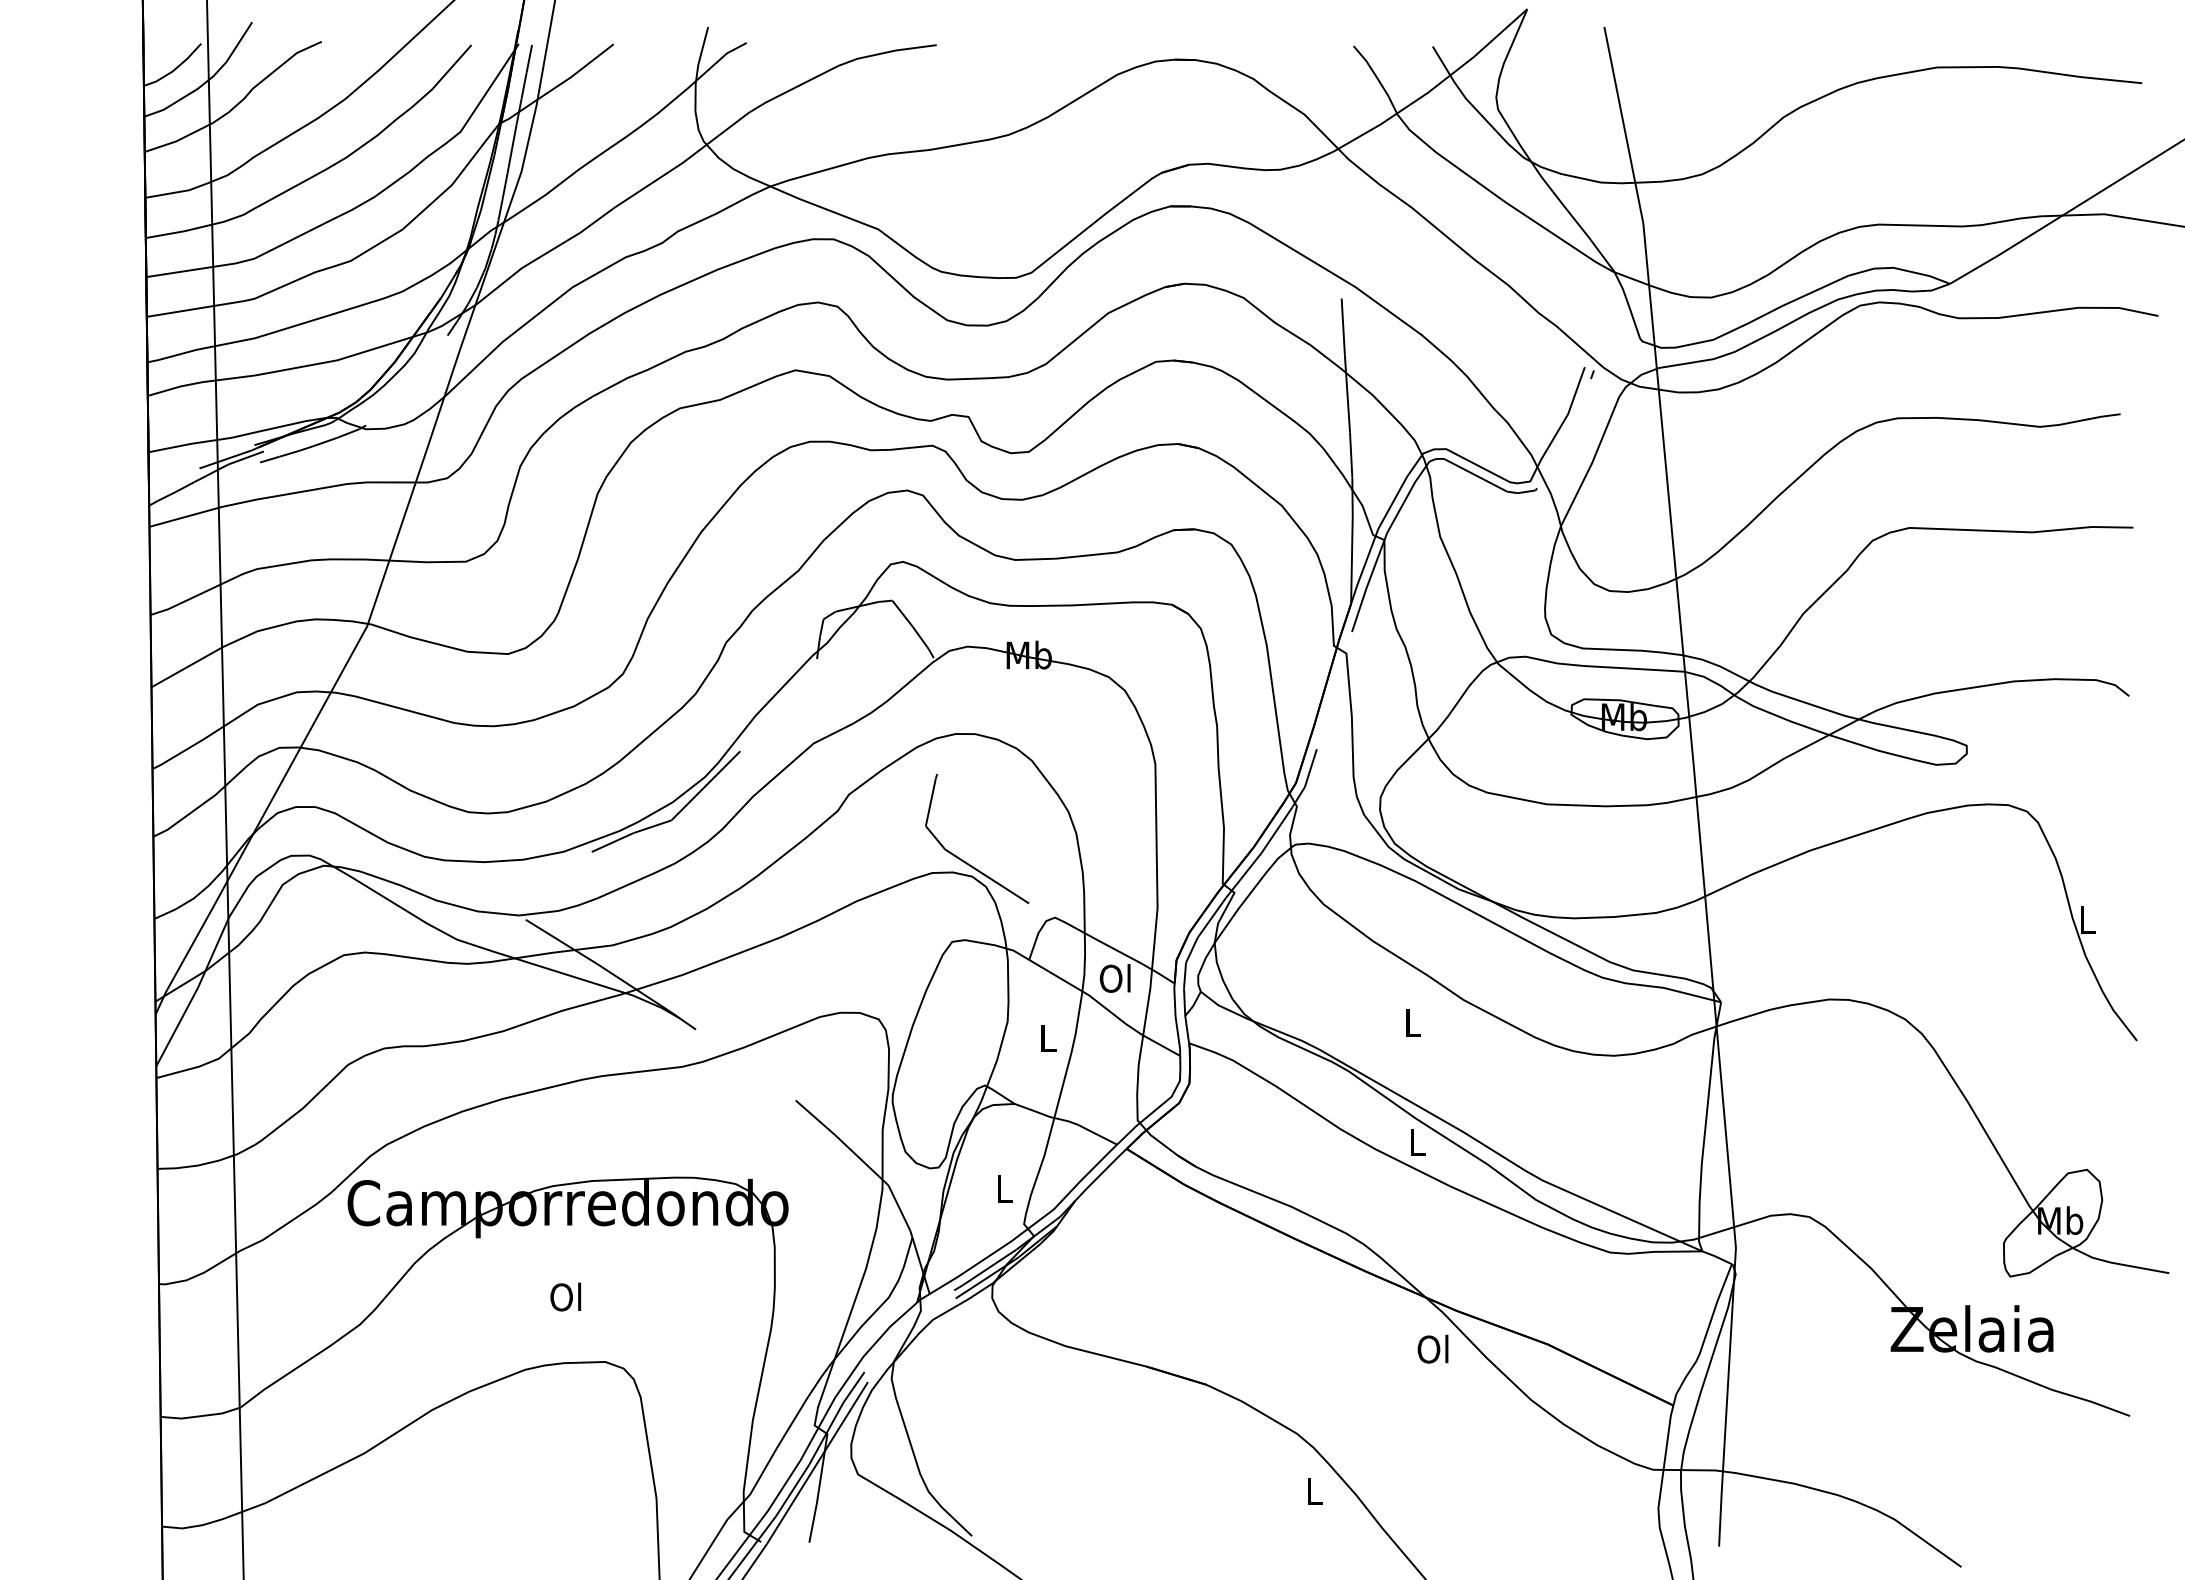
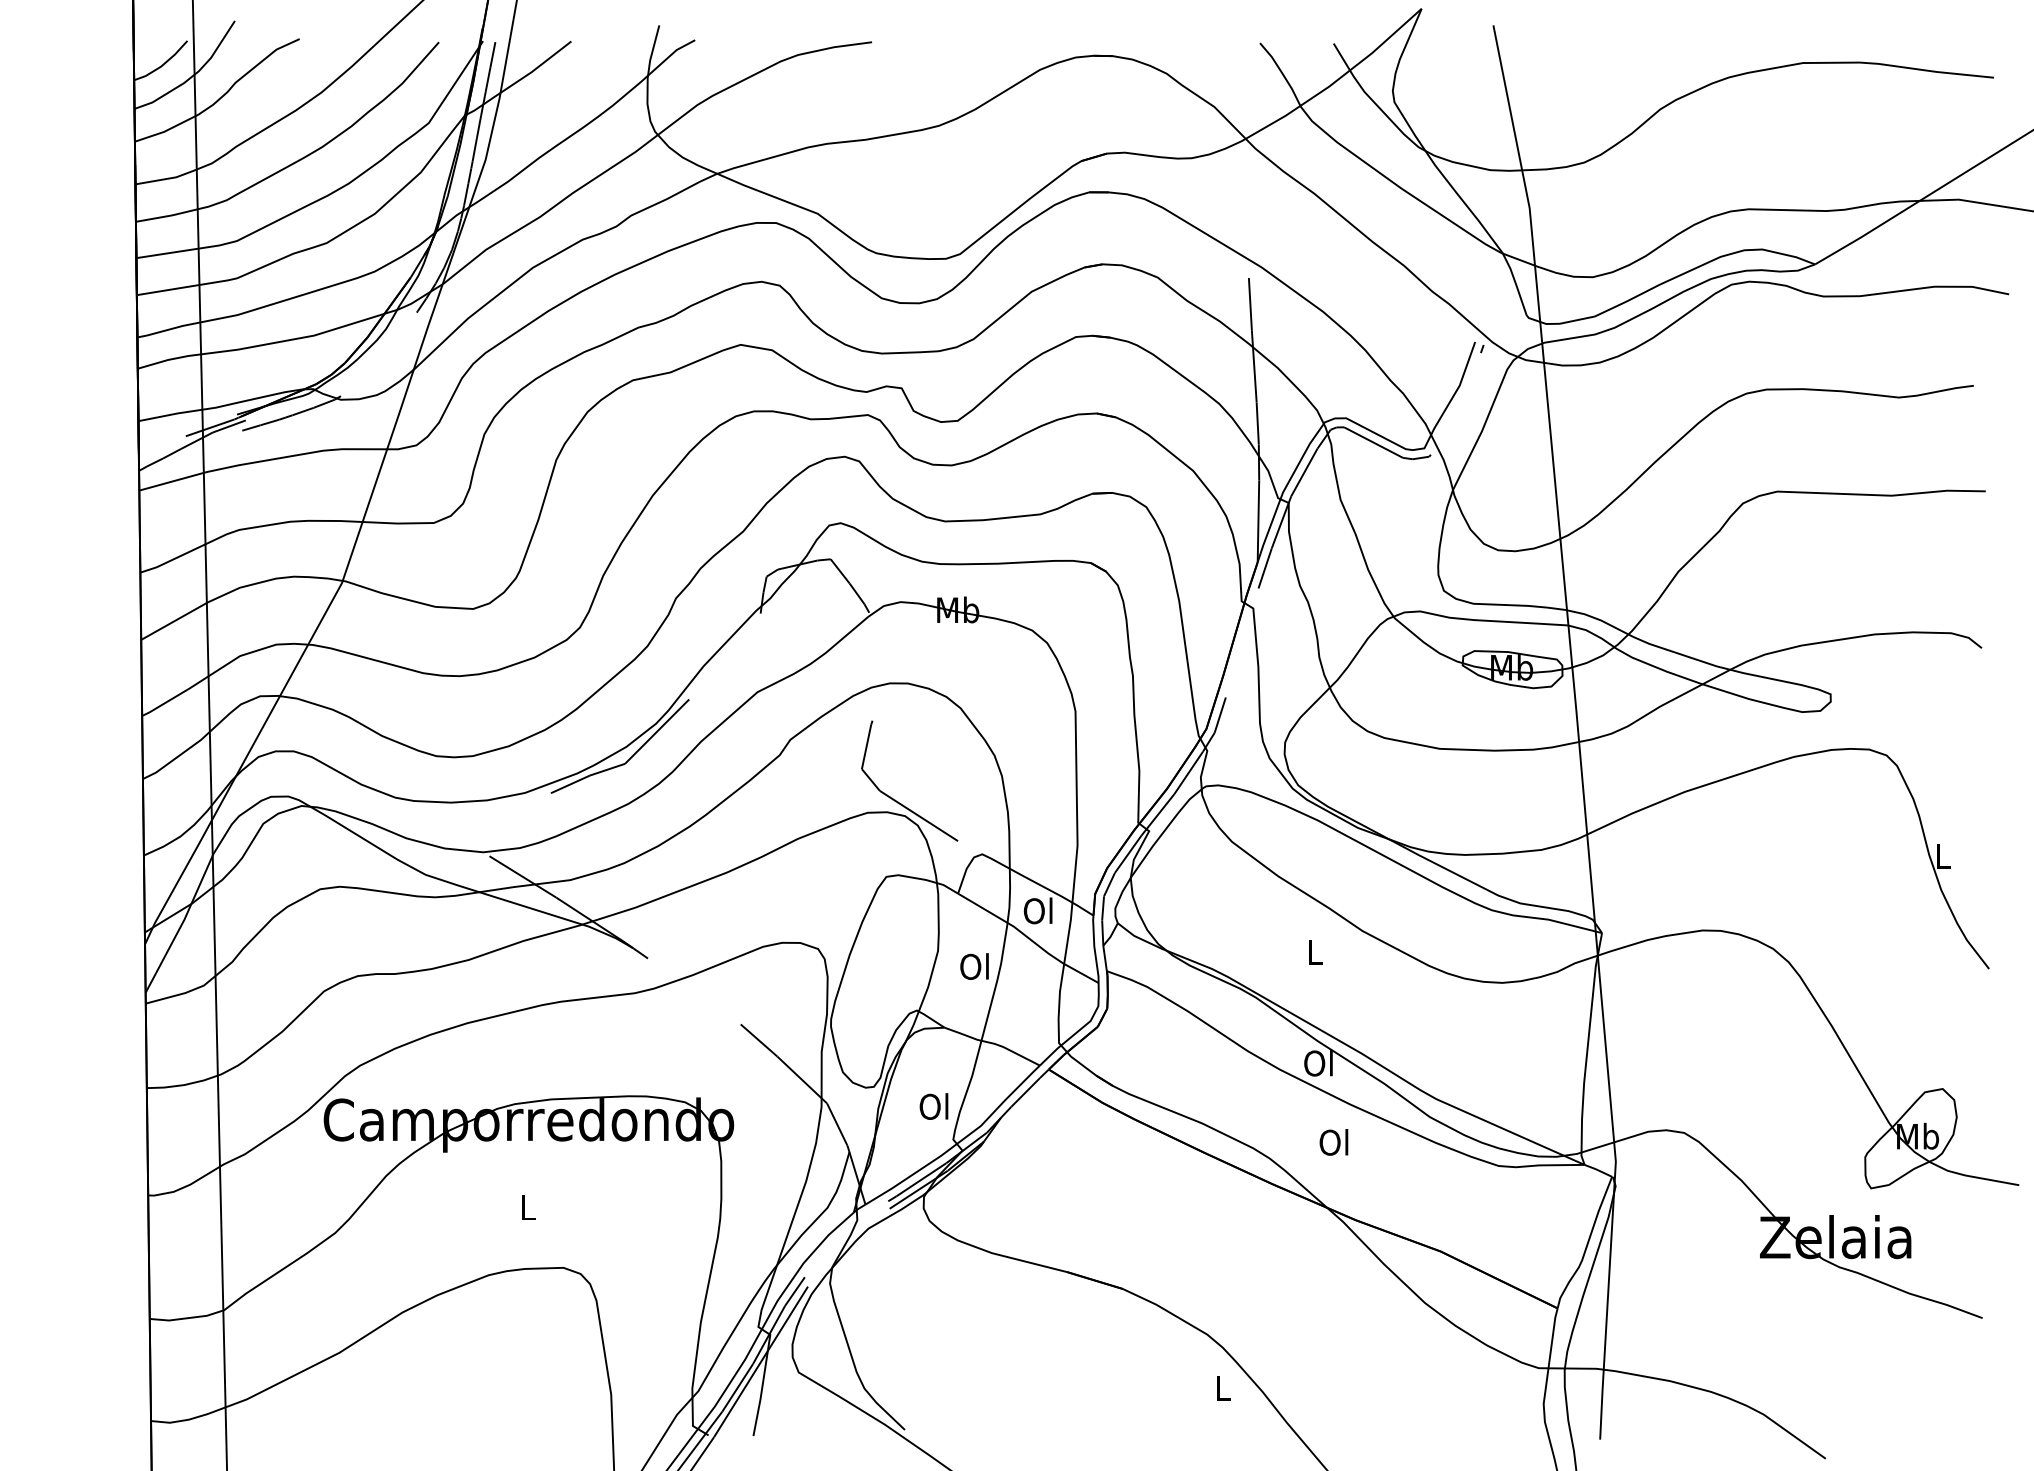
text: (1046, 1037) -> (974, 965), L -> Ol
text: (1416, 1141) -> (1318, 1062), L -> Ol
text: (1003, 1188) -> (934, 1106), L -> Ol
text: (565, 1296) -> (526, 1206), Ol -> L
text: (1432, 1348) -> (1333, 1141), moved

